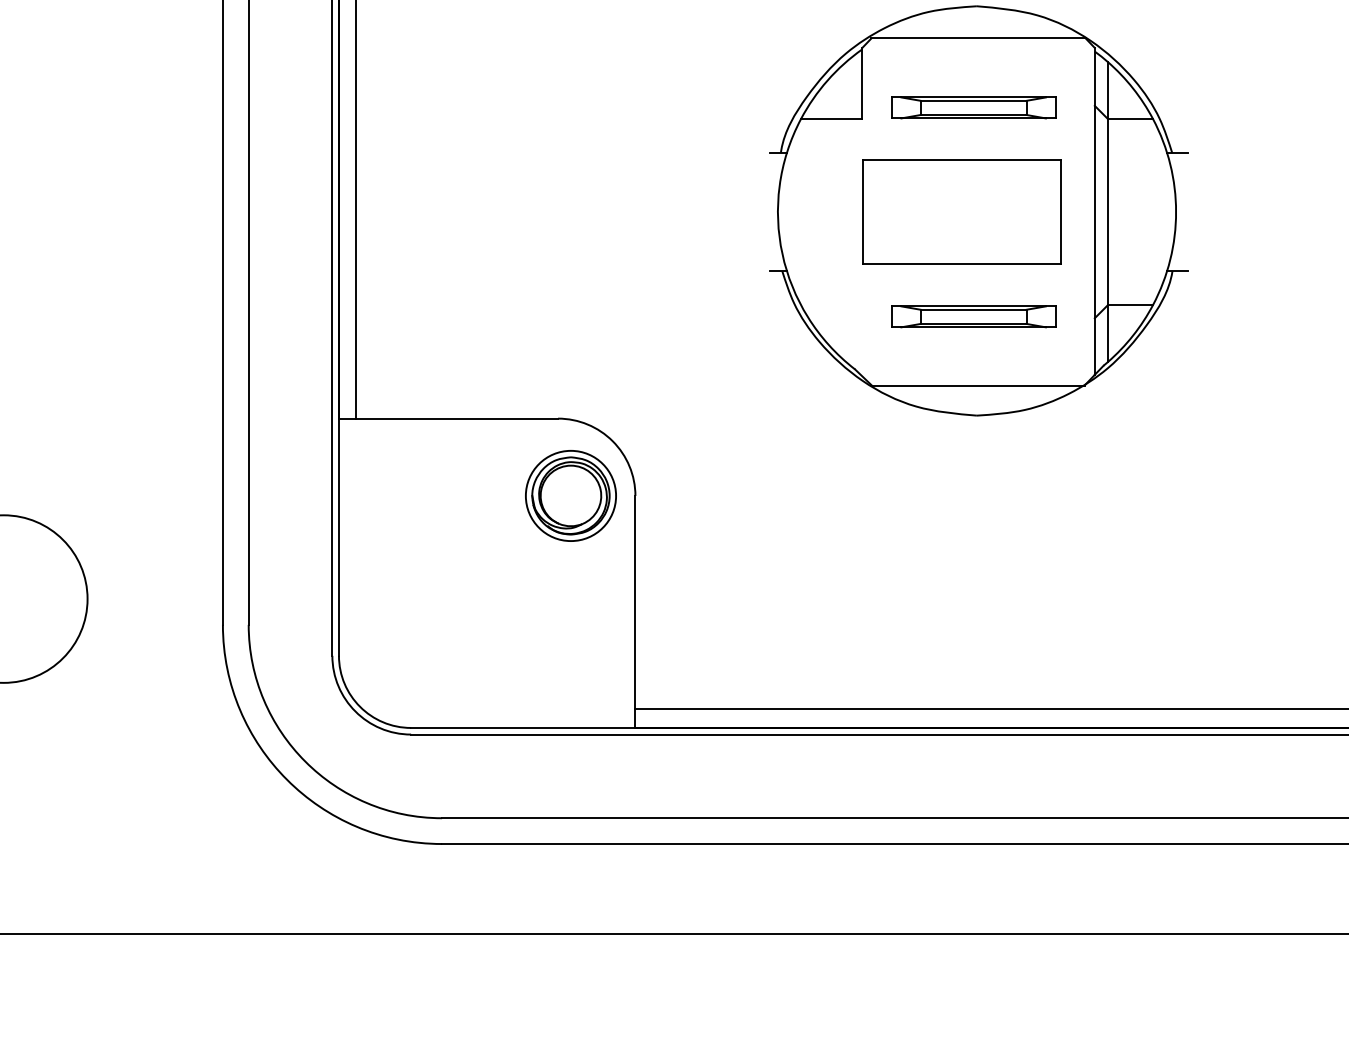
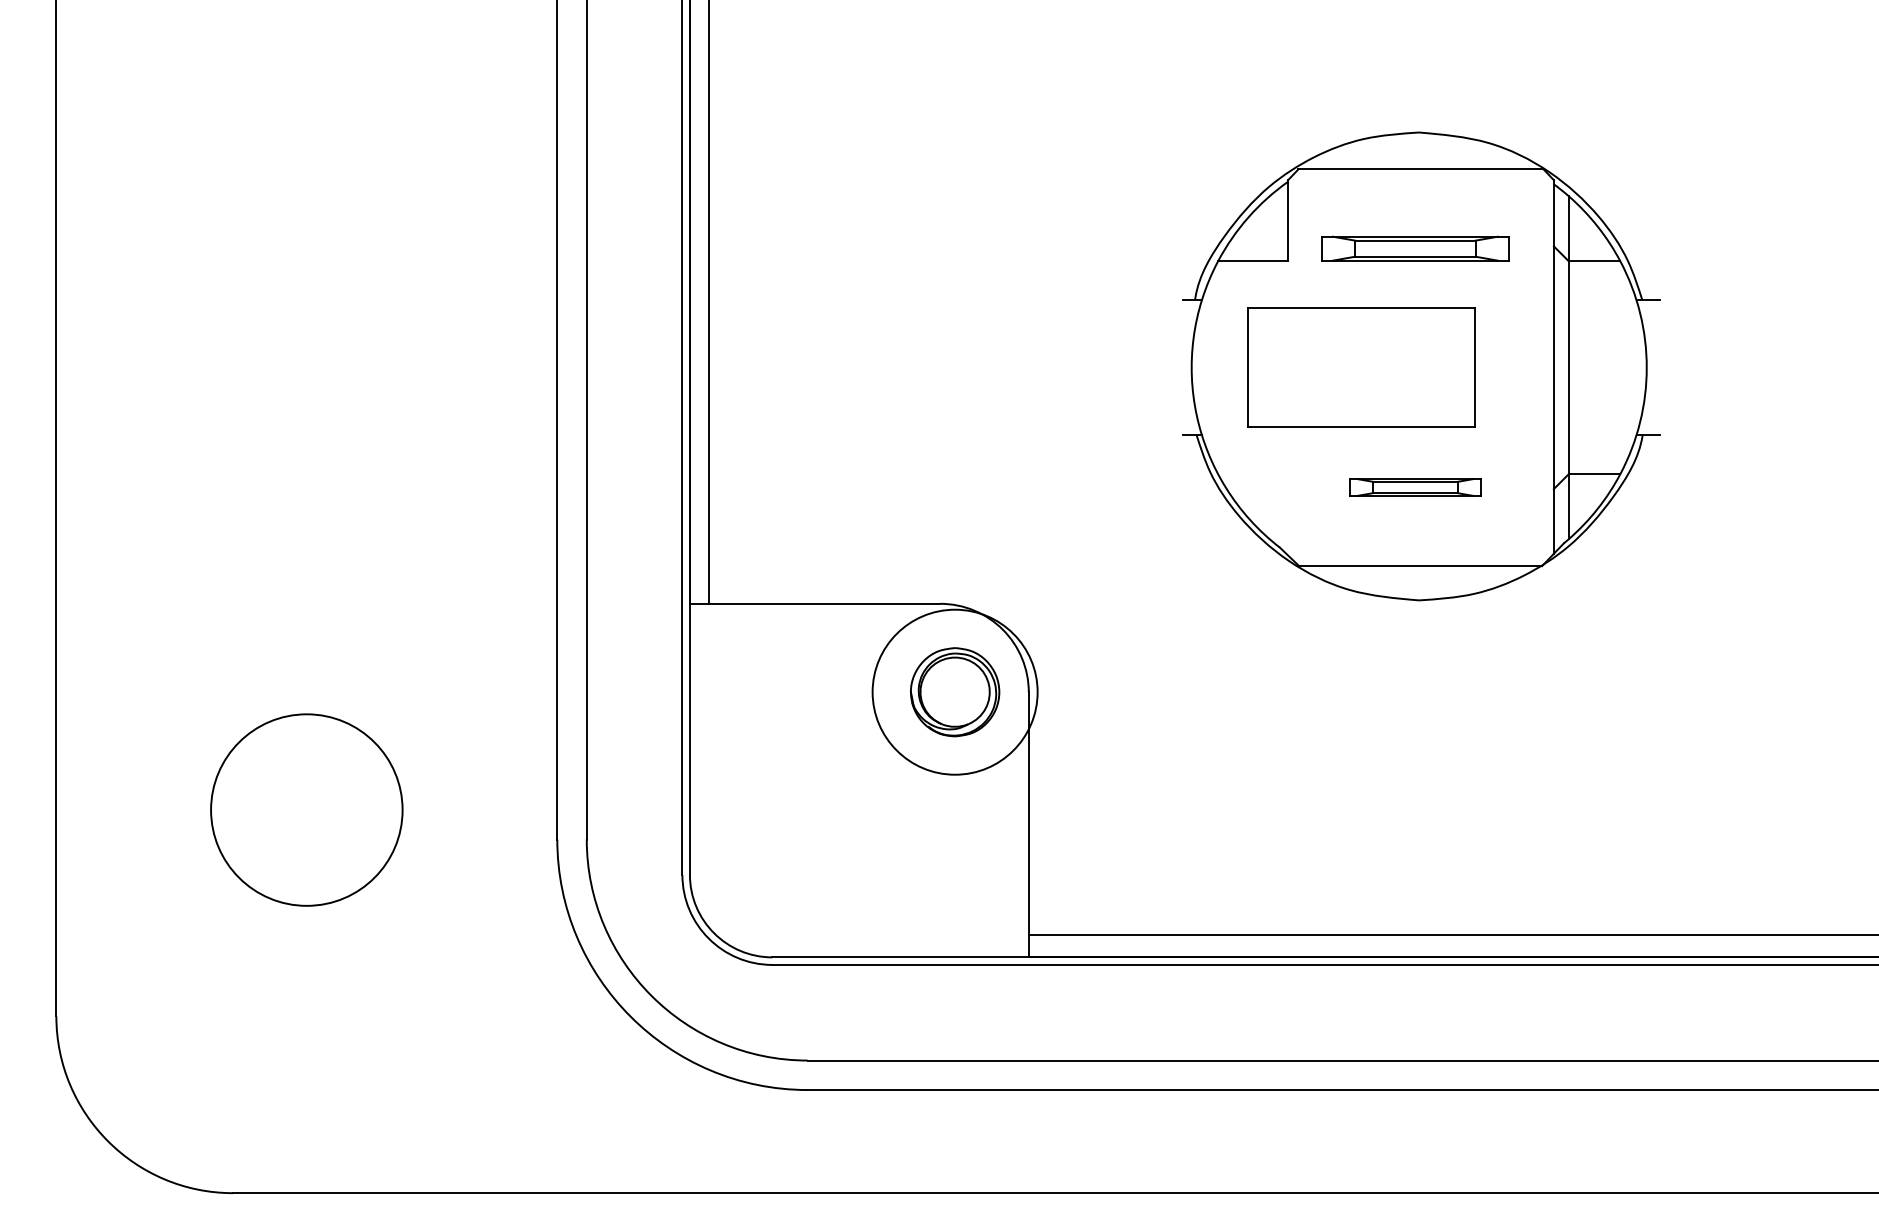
part: (962, 211) -> (1361, 367), moved
part: (973, 316) -> (1415, 487), size x0.7
circle: (570, 495) -> (954, 691), size x1.6

